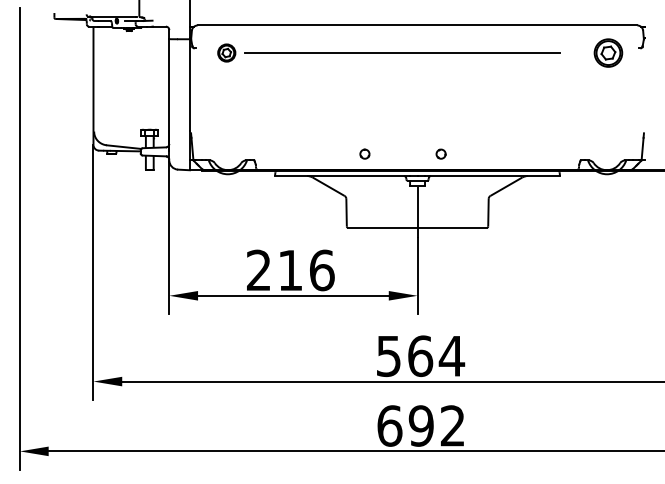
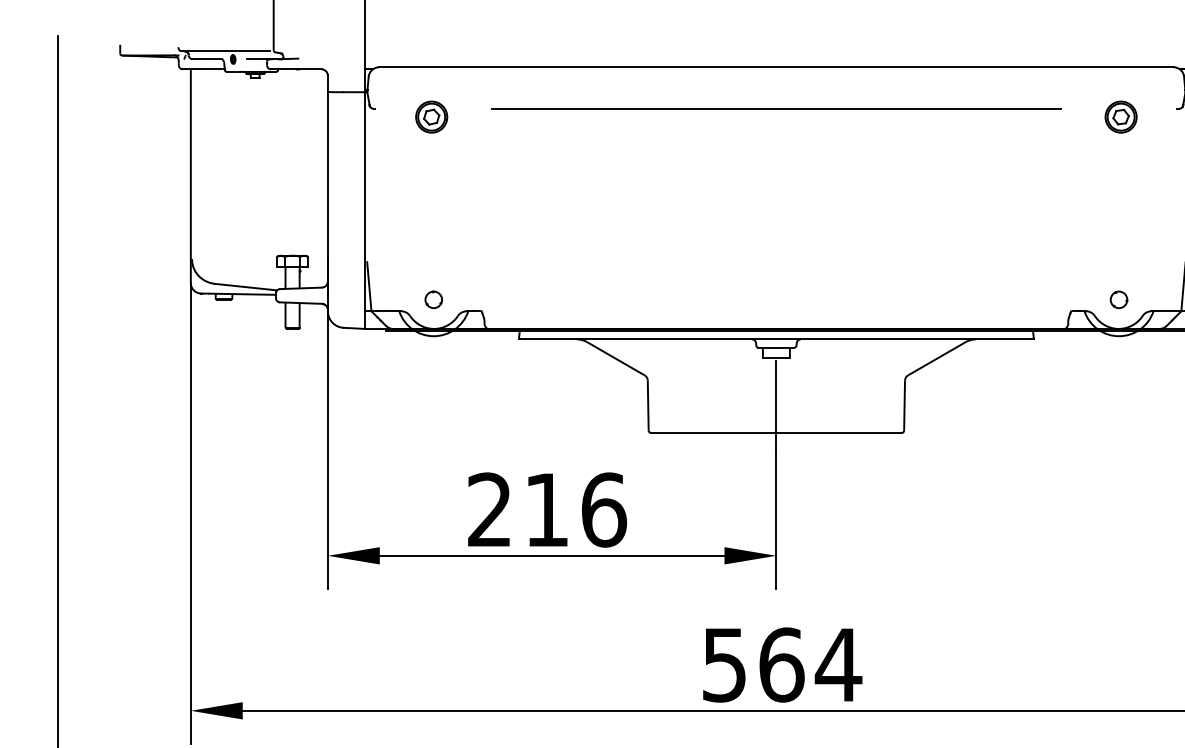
line: (402, 52) -> (776, 107), moved
part: (607, 52) -> (1119, 116), size x0.62
part: (364, 153) -> (433, 298), moved
part: (440, 153) -> (1117, 298), moved

